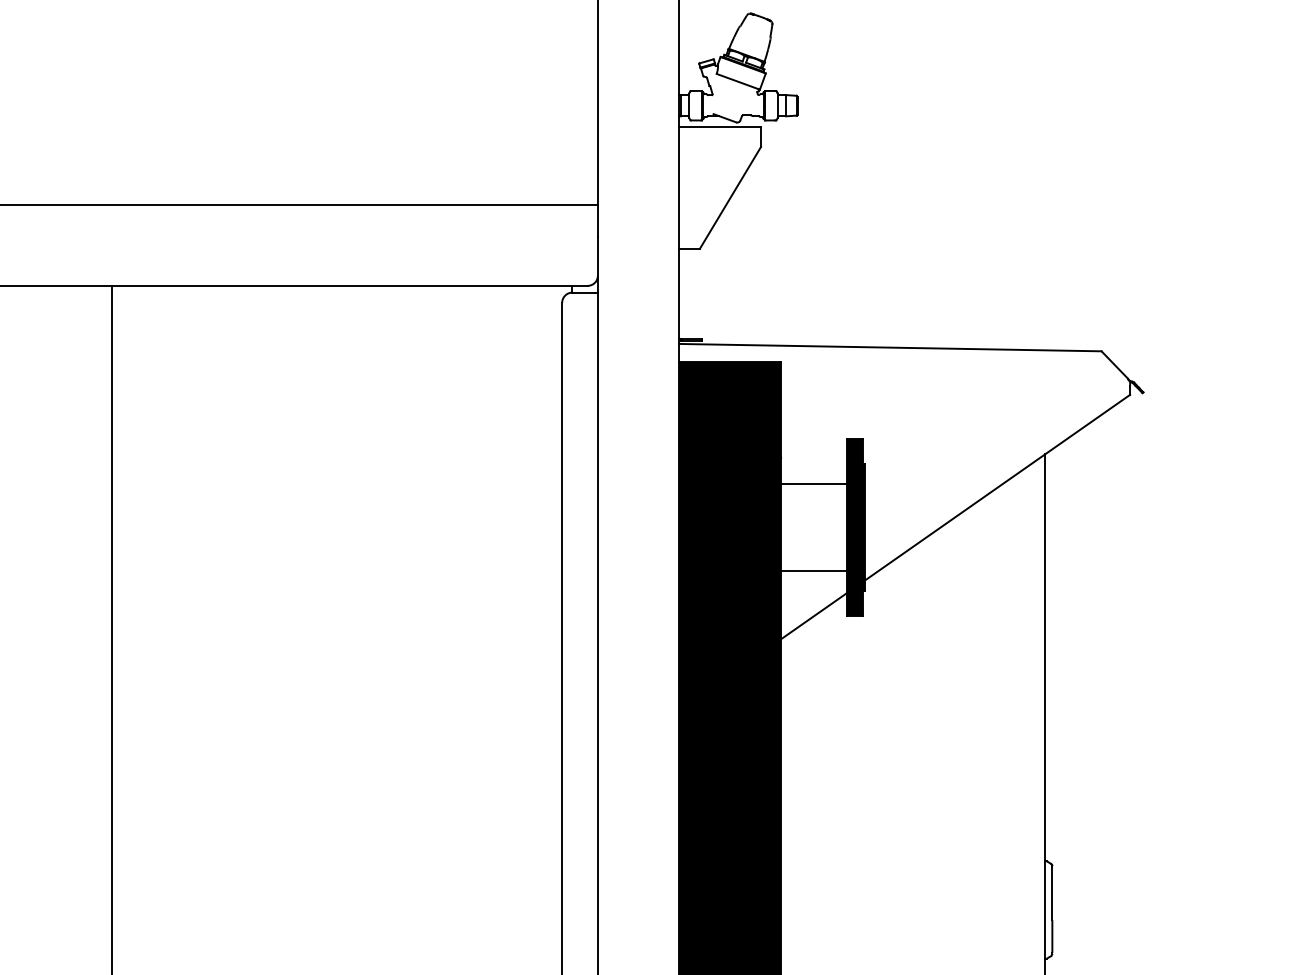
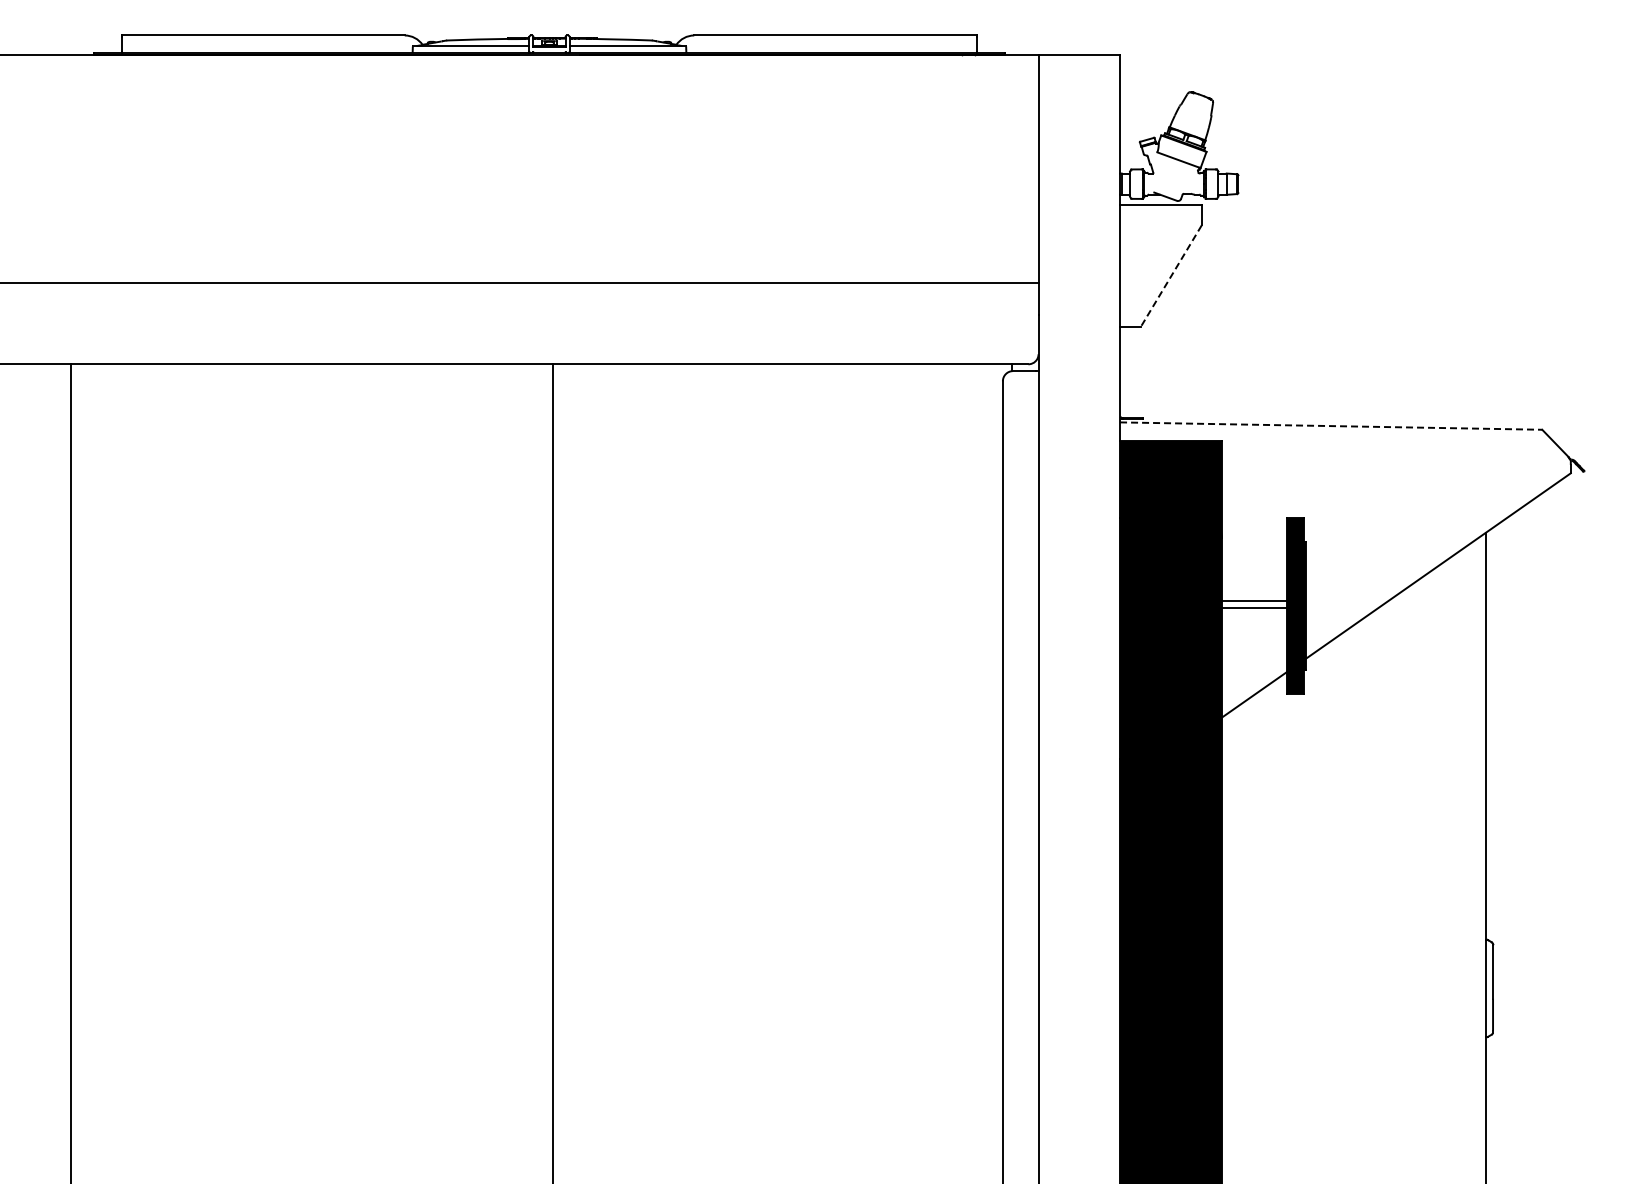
line: (729, 198) -> (1170, 276), solid -> dashed
line: (890, 348) -> (1331, 426), solid -> dashed
line: (813, 484) -> (1254, 600), moved
line: (813, 571) -> (1254, 608), moved

